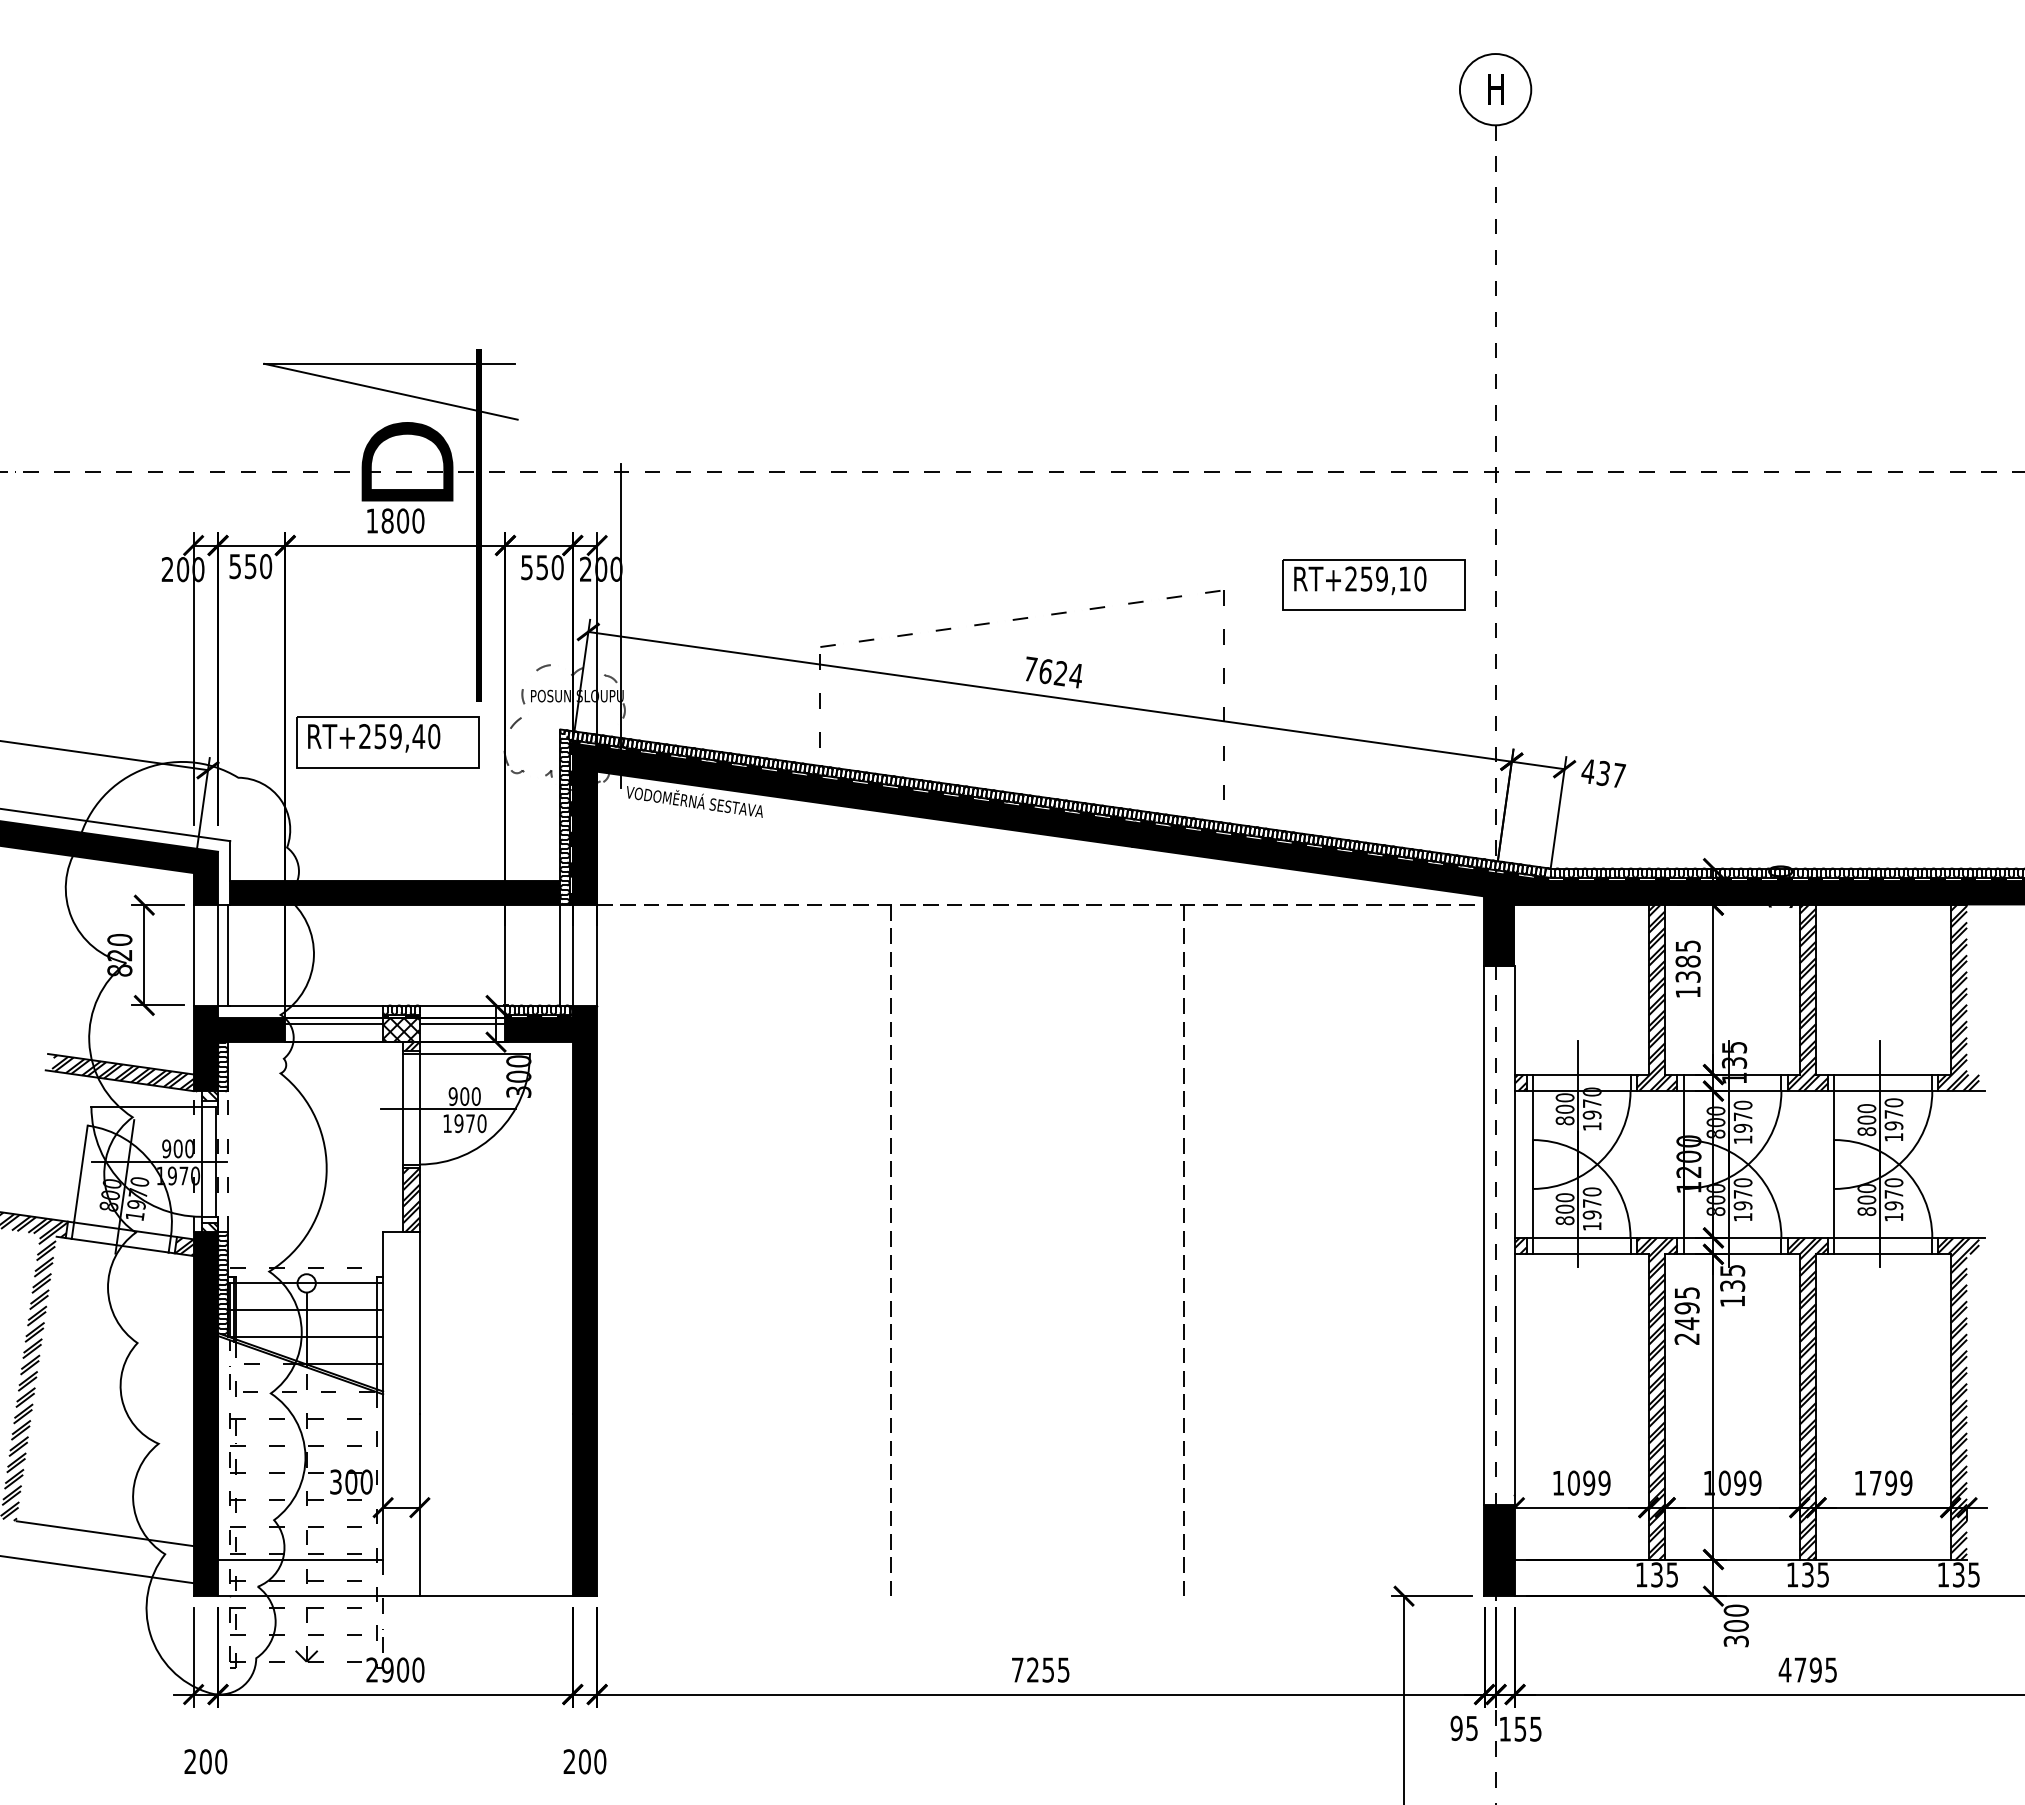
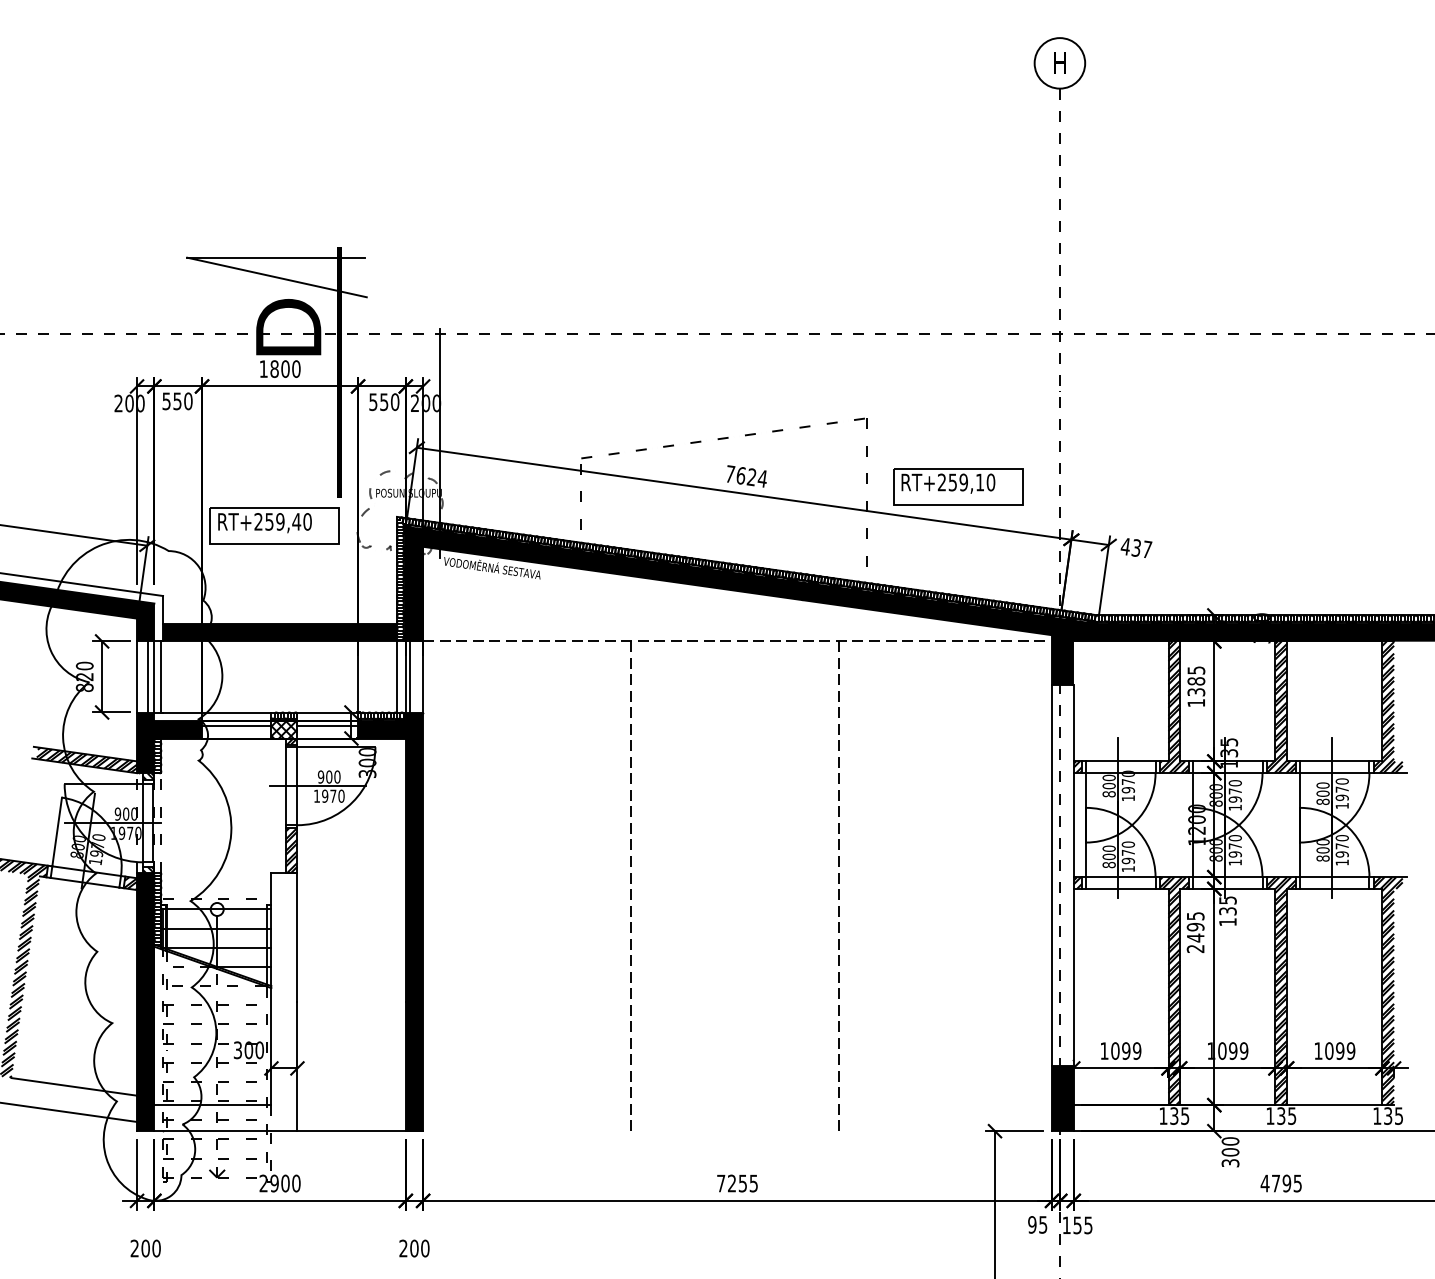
part: (1373, 584) -> (957, 486), moved
line: (209, 955) -> (148, 677), added
line: (578, 955) -> (409, 677), added
text: (1875, 1482) -> (1329, 1050), 1799 -> 1099

